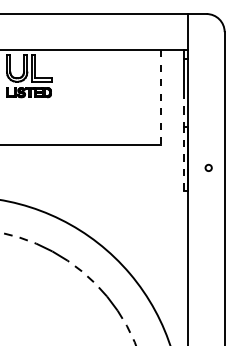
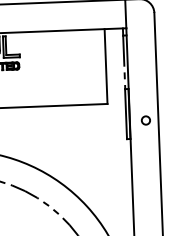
line: (160, 98) -> (105, 67), dashed -> solid
line: (183, 158) -> (125, 113), dashed -> solid
circle: (208, 167) -> (145, 120), size x1.67

